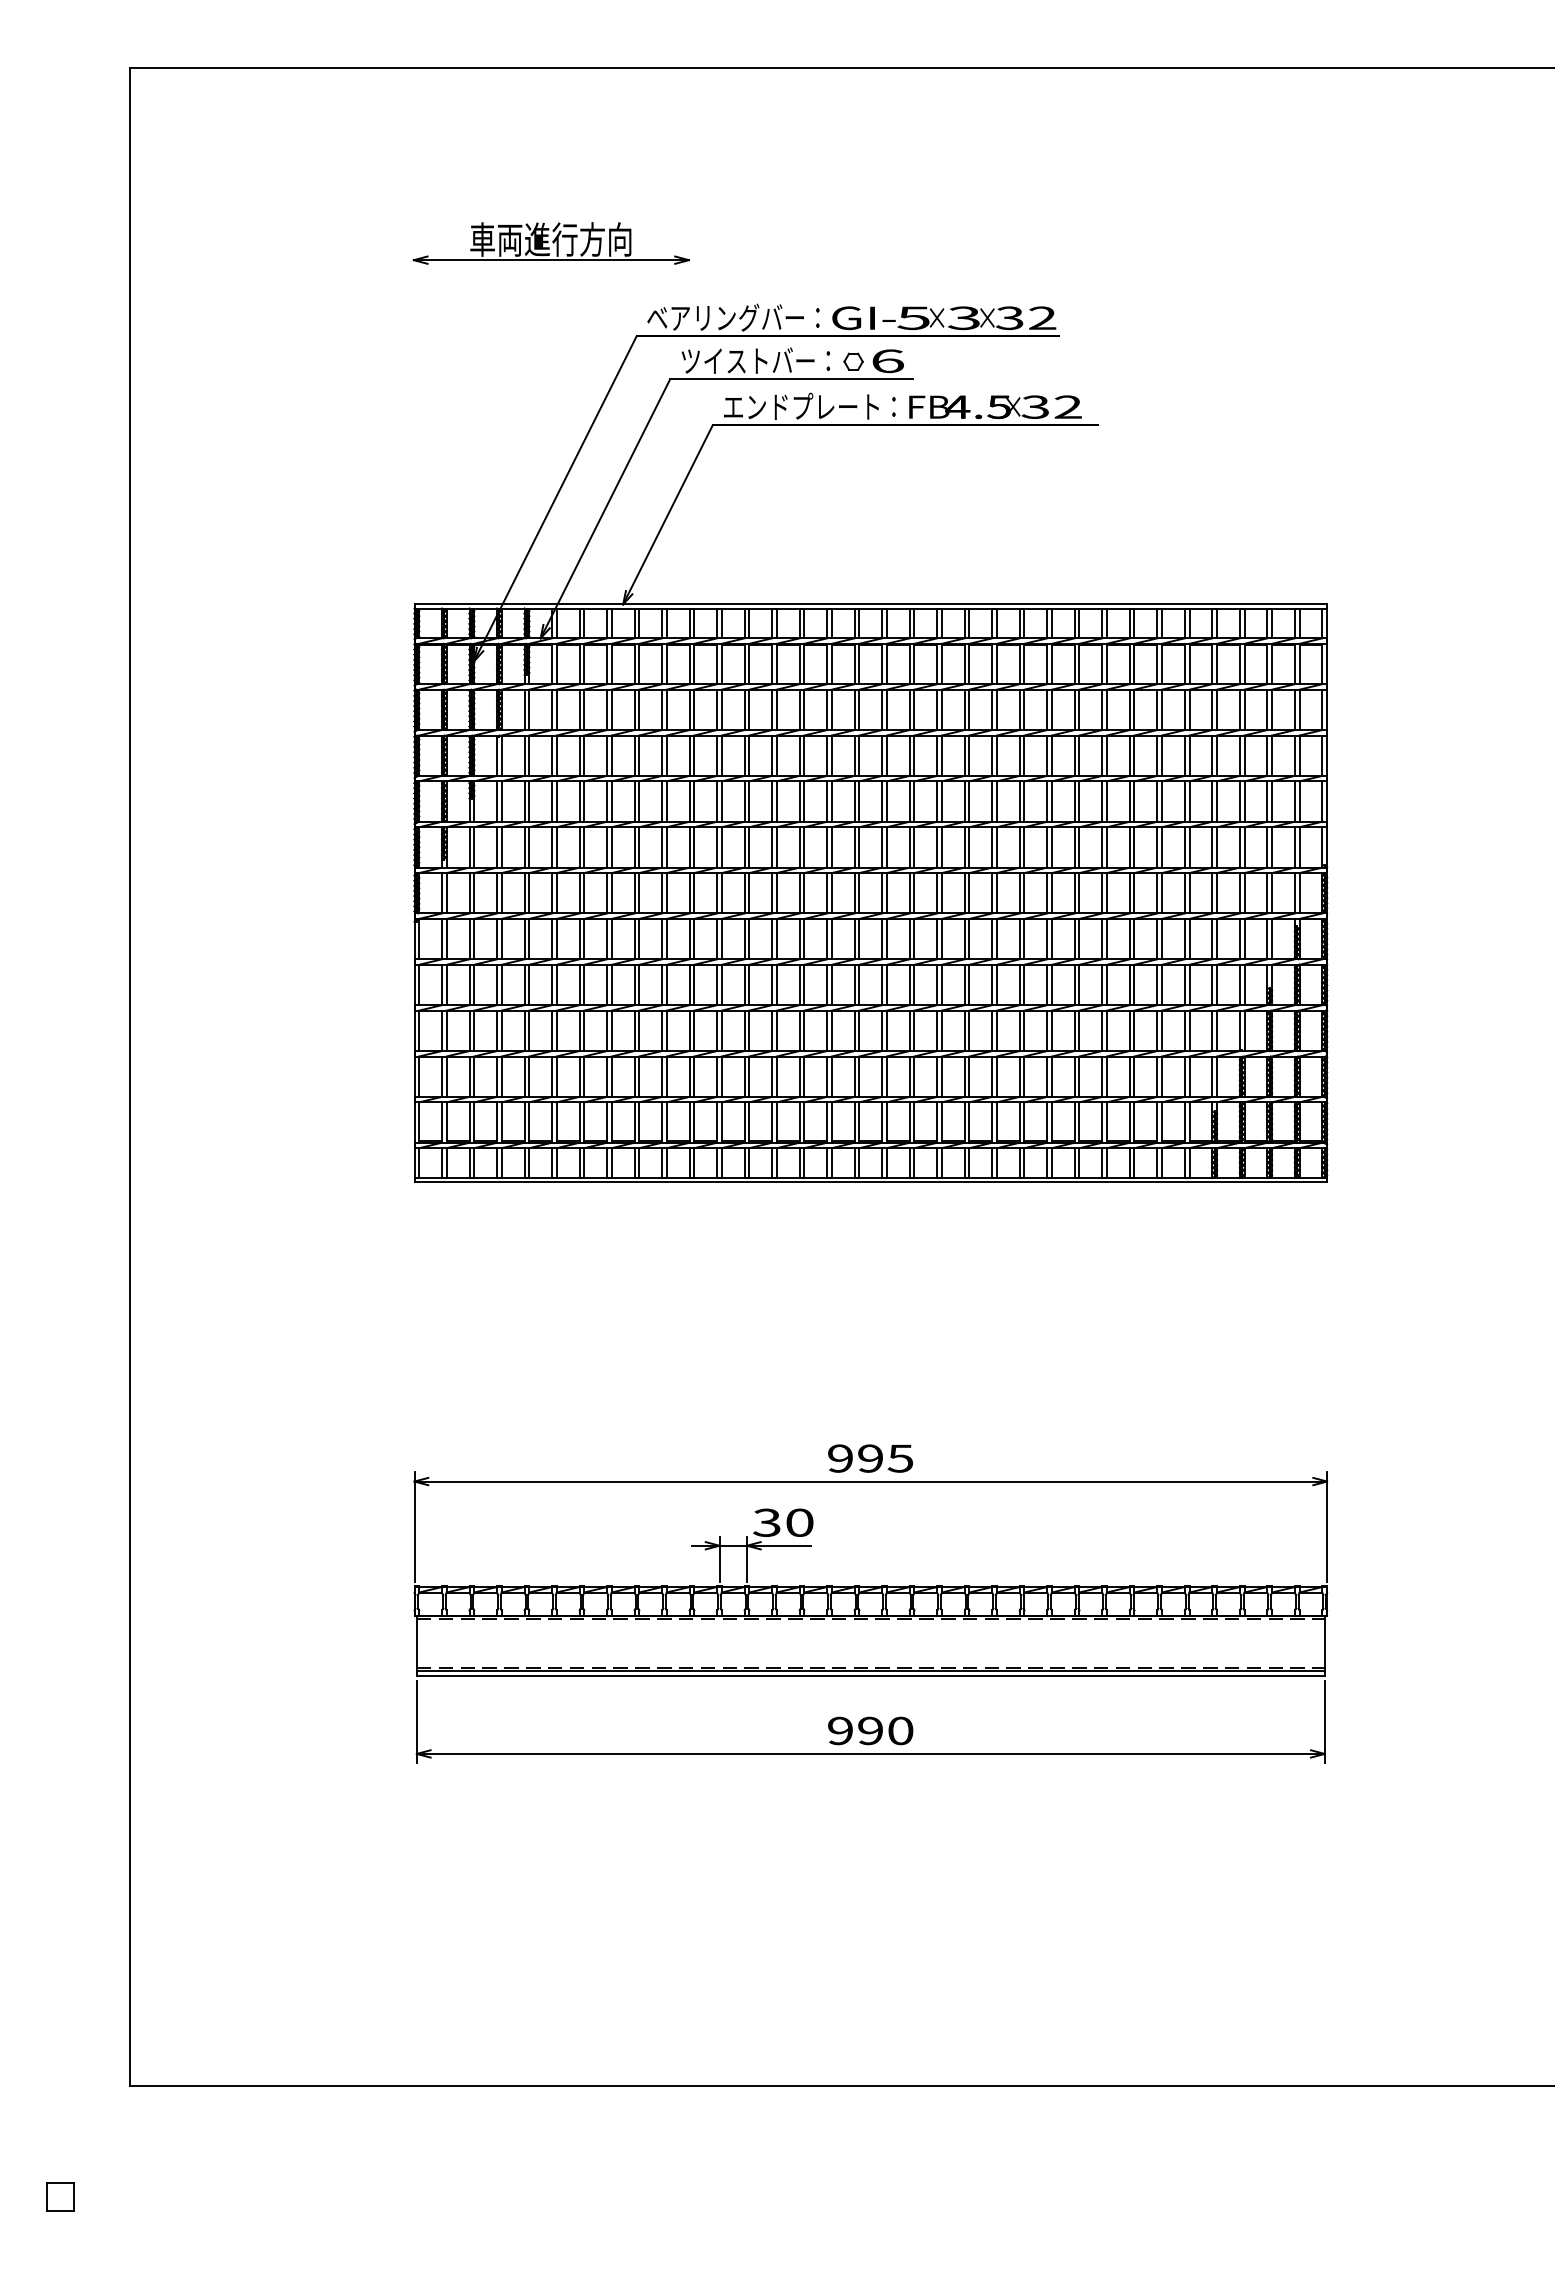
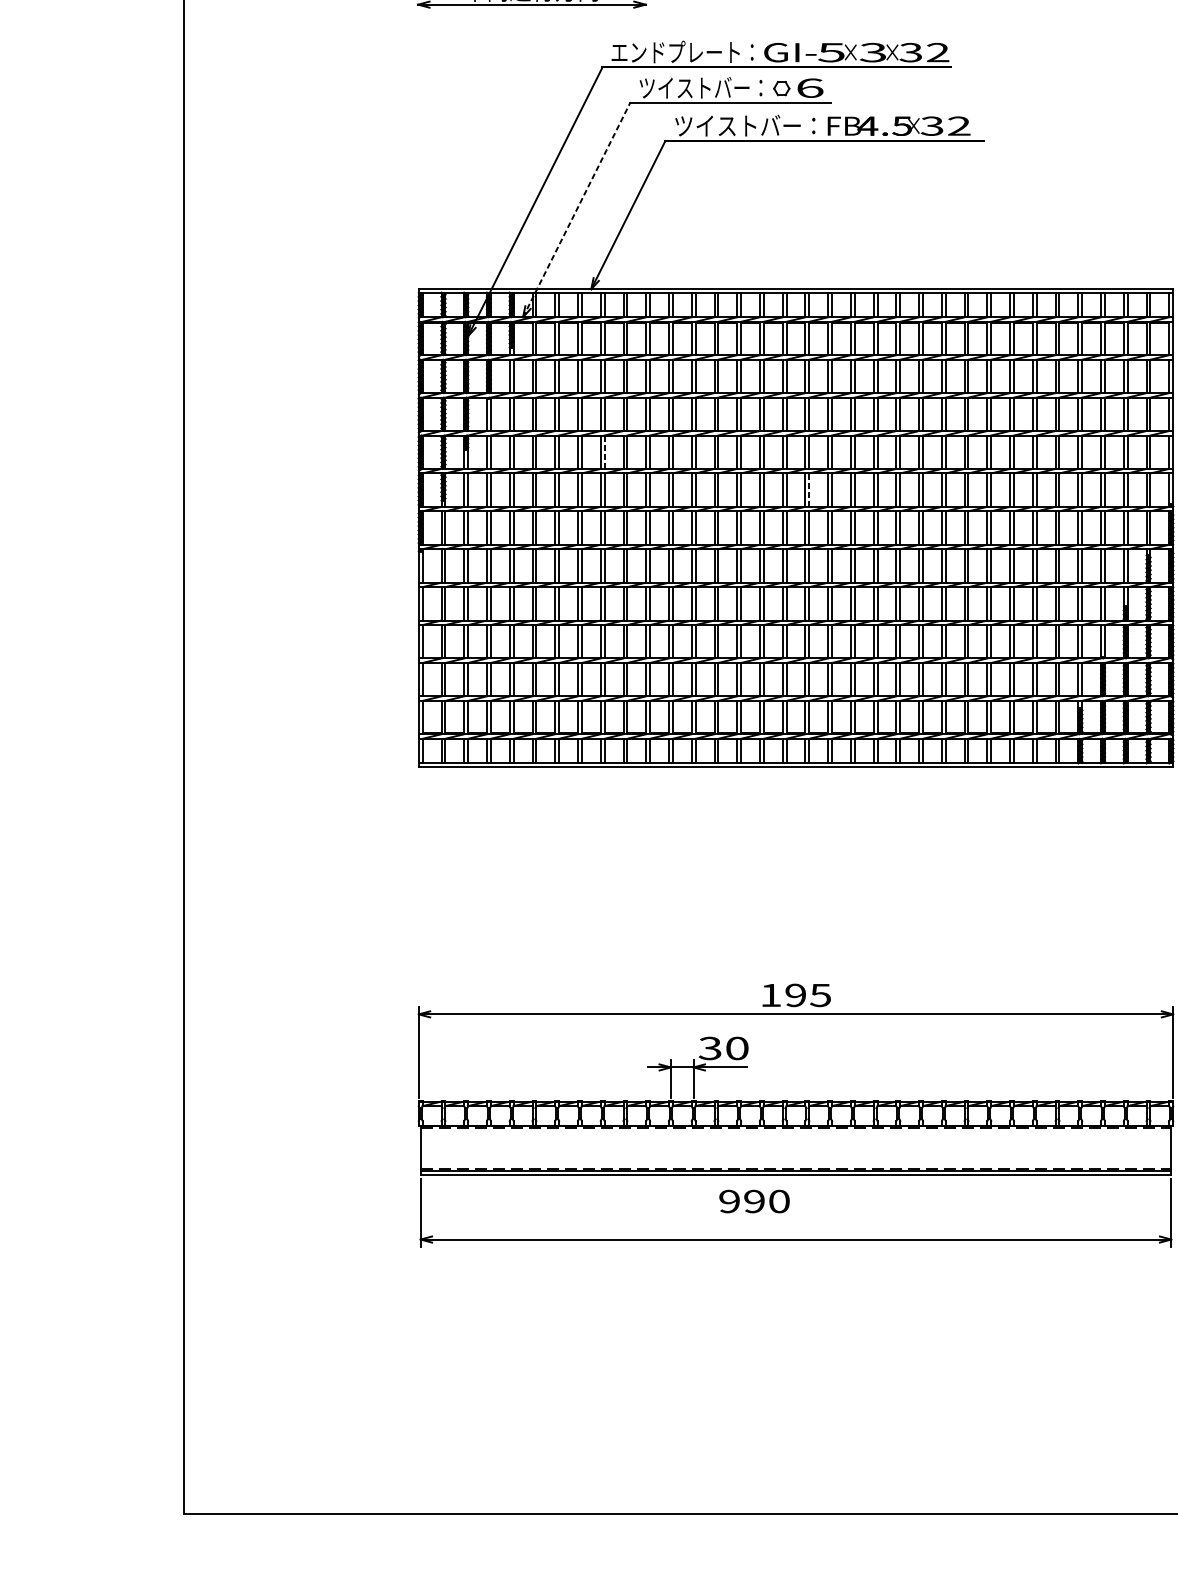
text: (725, 317) -> (675, 52), ベアリングバー： -> エンドプレート：
text: (809, 405) -> (745, 124), エンドプレート： -> ツイストバー：
line: (605, 508) -> (576, 209), solid -> dashed
line: (639, 801) -> (604, 452), solid -> dashed
line: (886, 846) -> (808, 489), solid -> dashed
text: (840, 1458) -> (770, 995), 995 -> 195
text: (870, 1730) -> (754, 1201), moved

